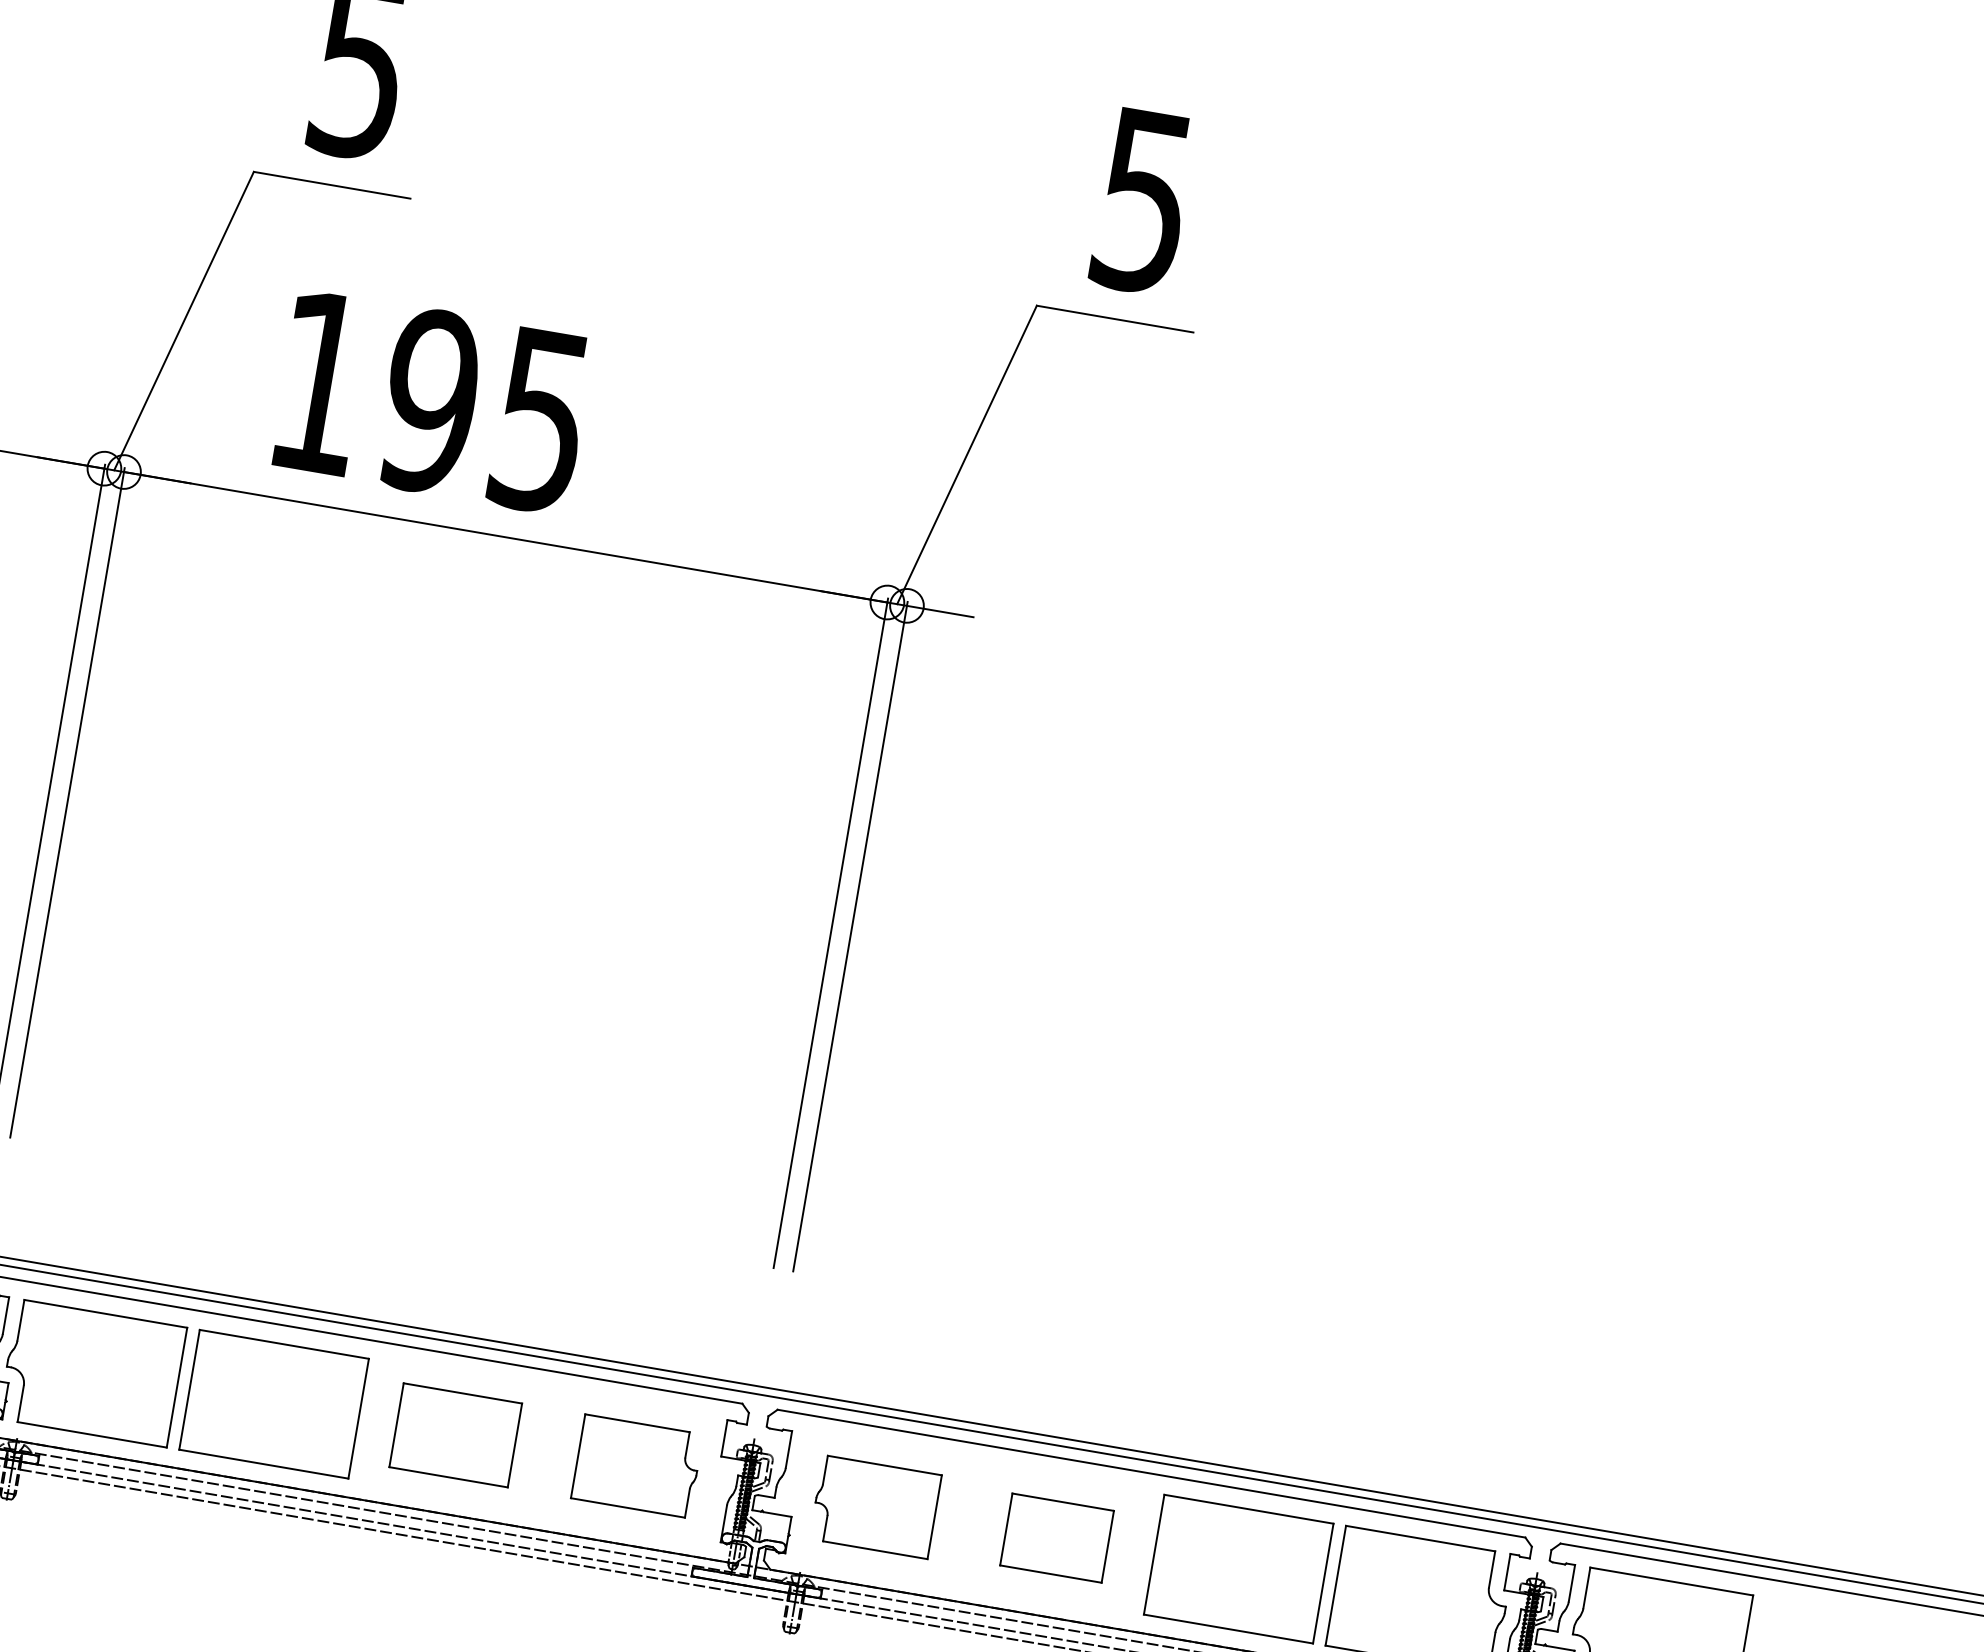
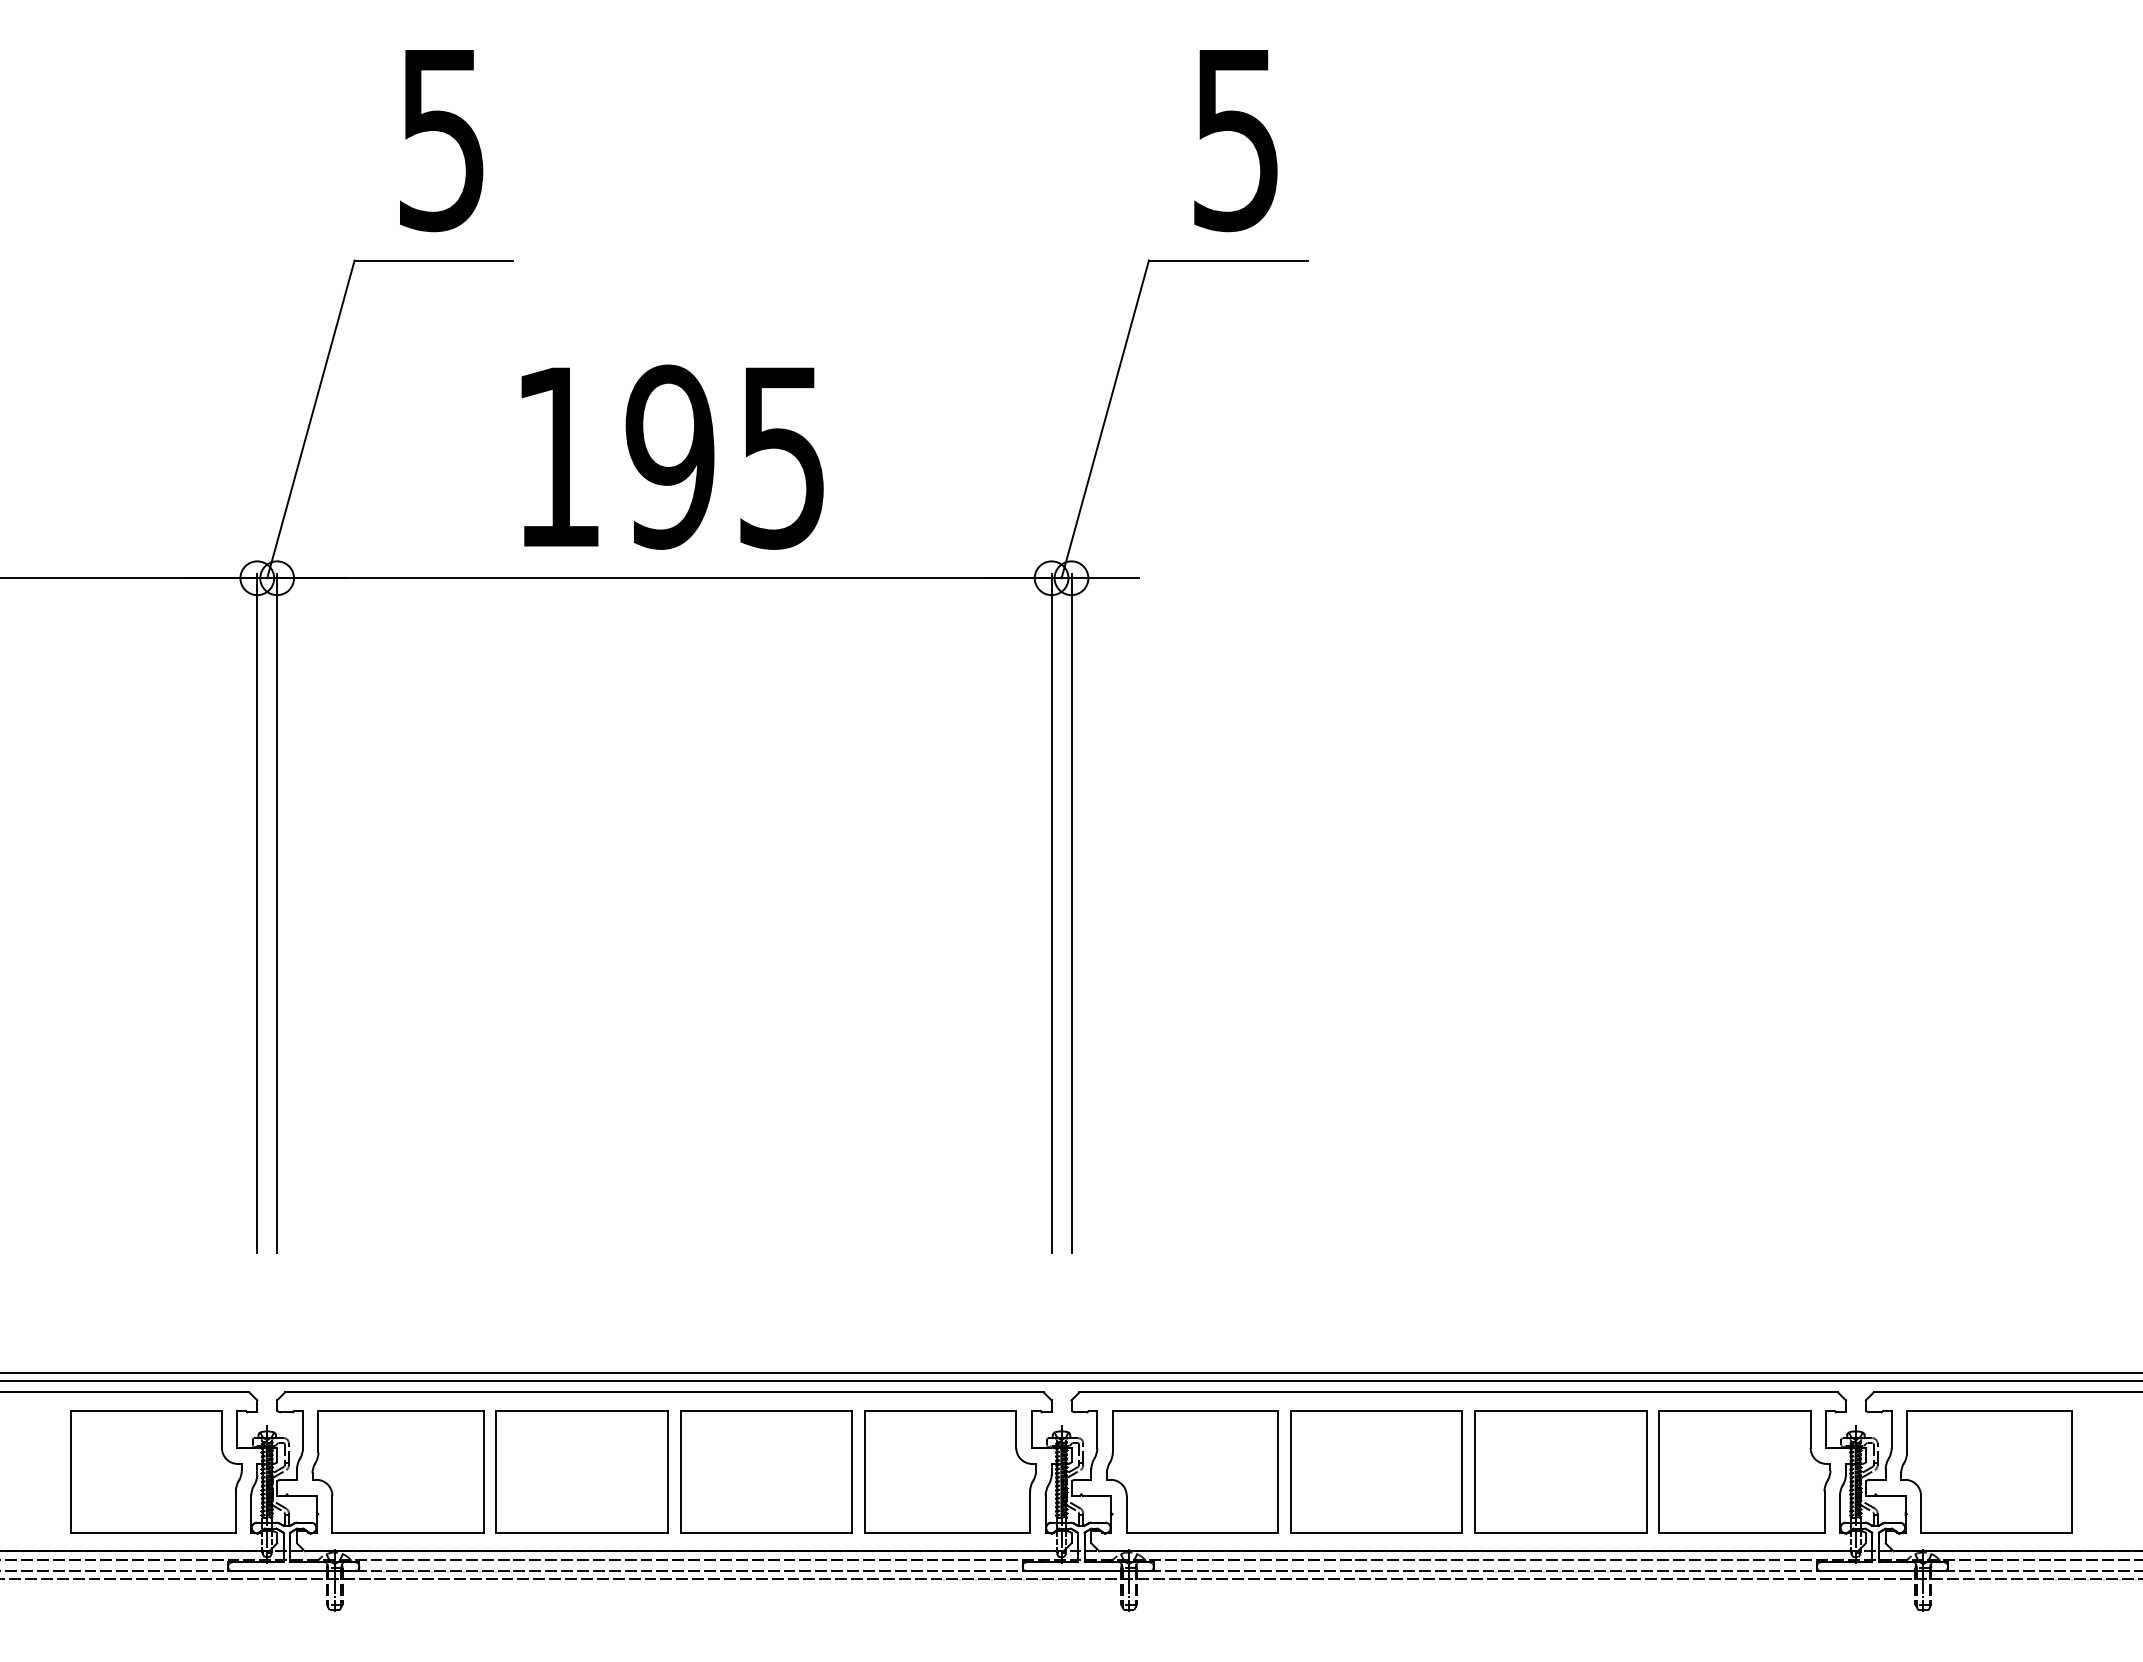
text: (432, 401) -> (672, 456), moved
part: (455, 1434) -> (766, 1471), size x1.43
part: (637, 1465) -> (950, 1471), size x1.43
part: (875, 1506) -> (1192, 1471), size x1.43
part: (1057, 1537) -> (1376, 1471), size x1.67

